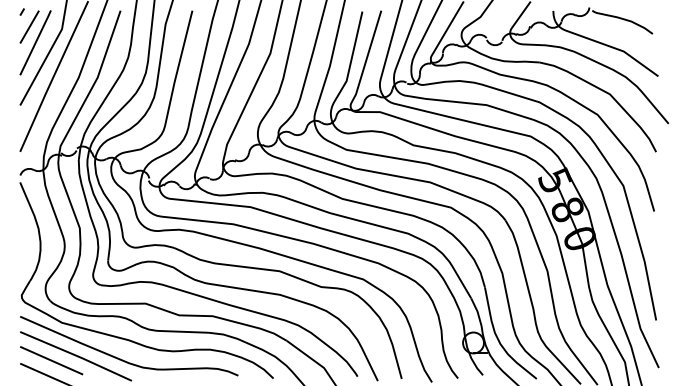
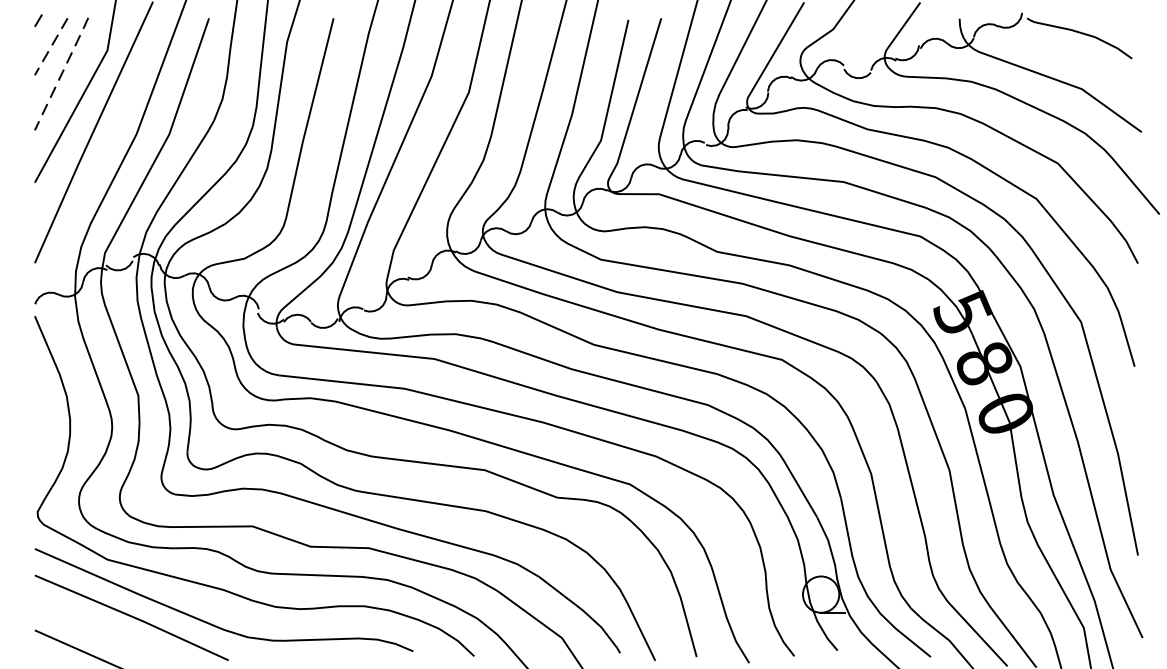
line: (29, 27) -> (51, 47), solid -> dashed
line: (35, 42) -> (61, 73), solid -> dashed
line: (51, 360) -> (89, 625), removed

